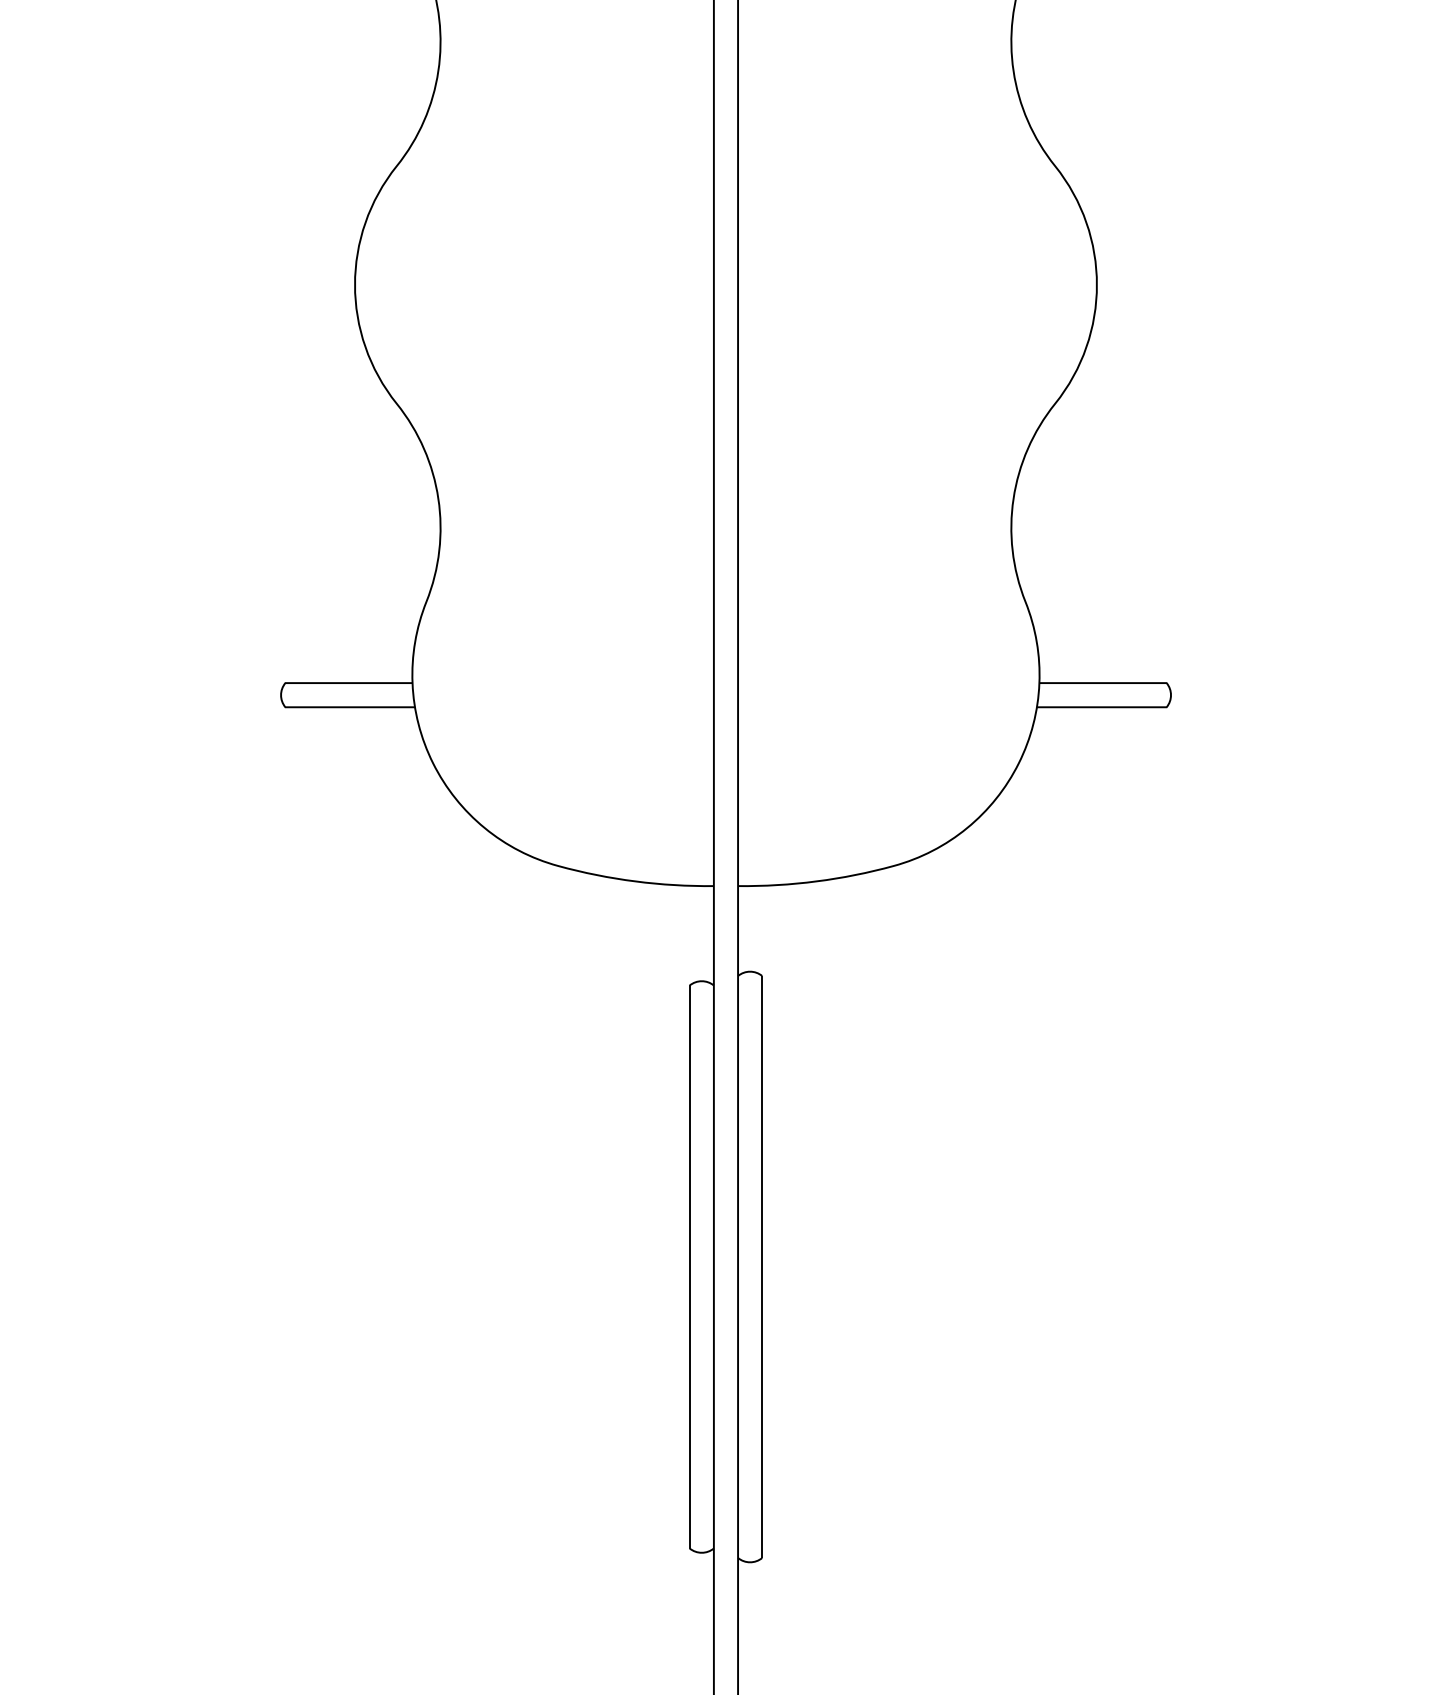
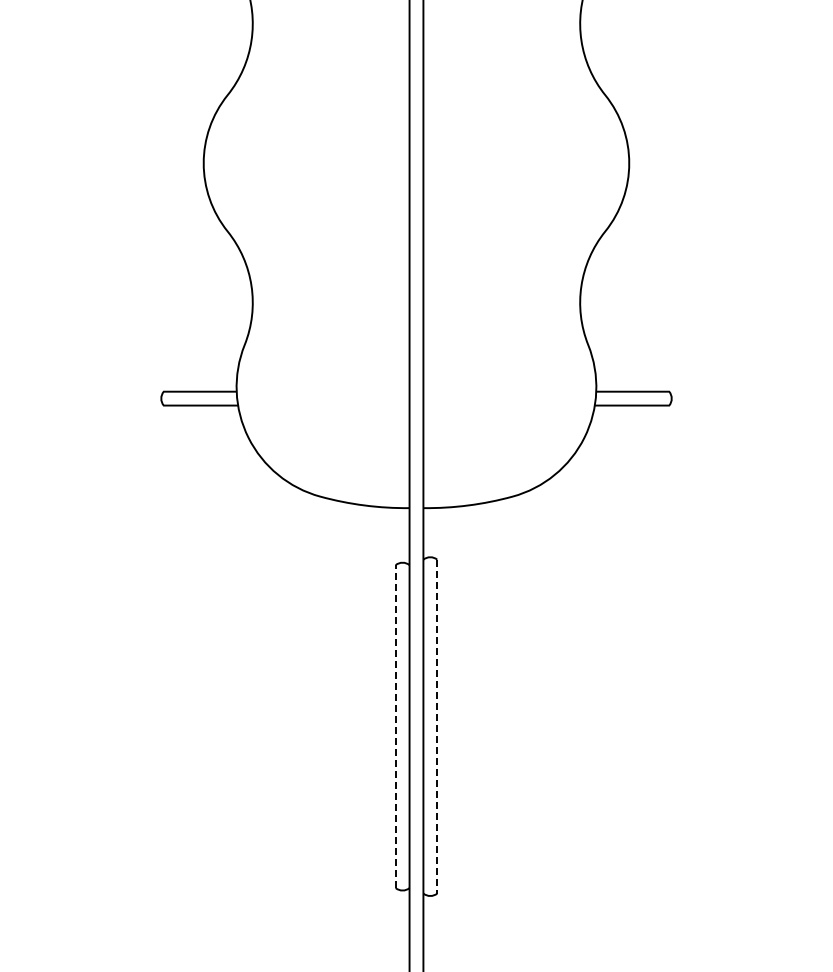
line: (689, 1266) -> (395, 726), solid -> dashed
line: (762, 1266) -> (437, 726), solid -> dashed

